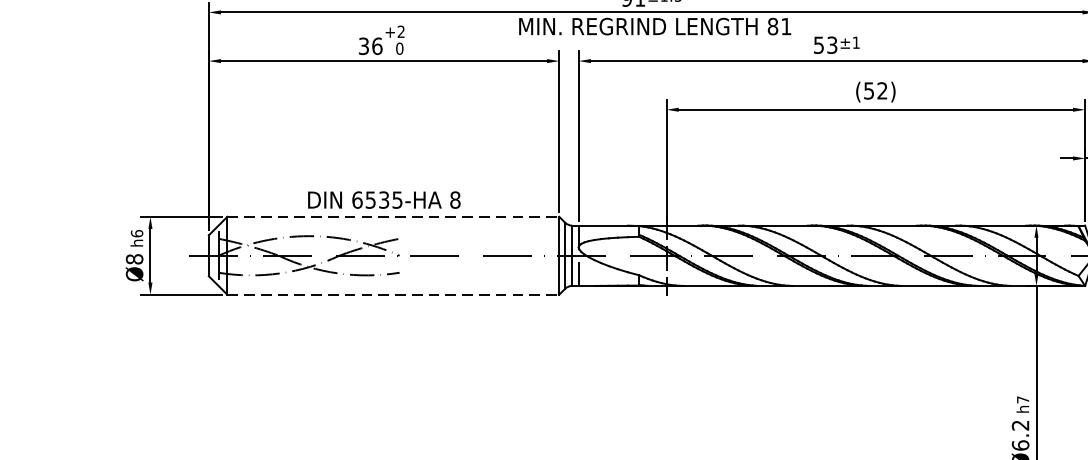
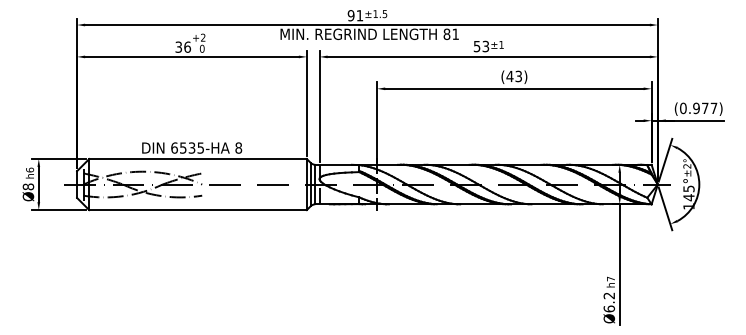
text: (874, 90) -> (513, 76), (52) -> (43)
line: (394, 217) -> (198, 159), dashed -> solid
line: (394, 295) -> (198, 210), dashed -> solid

